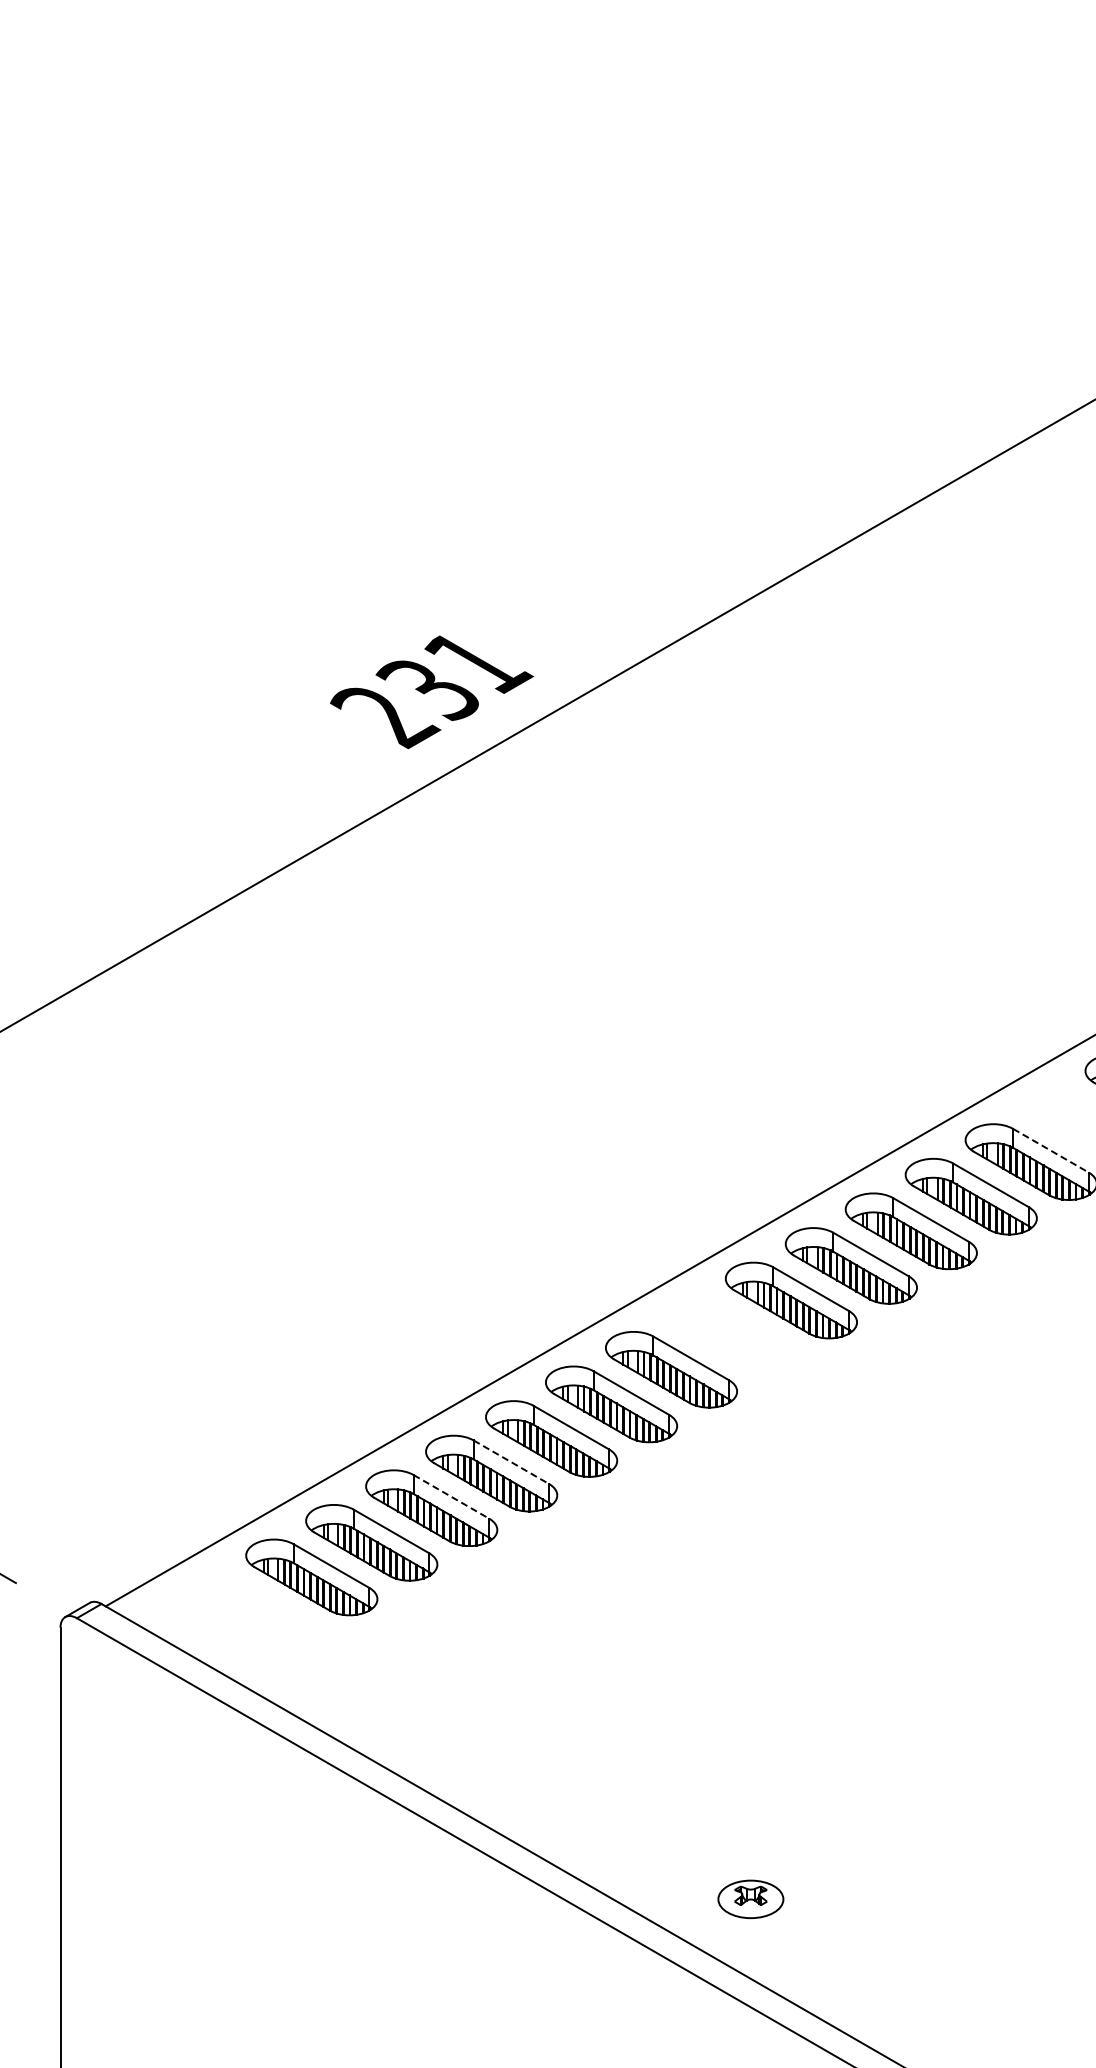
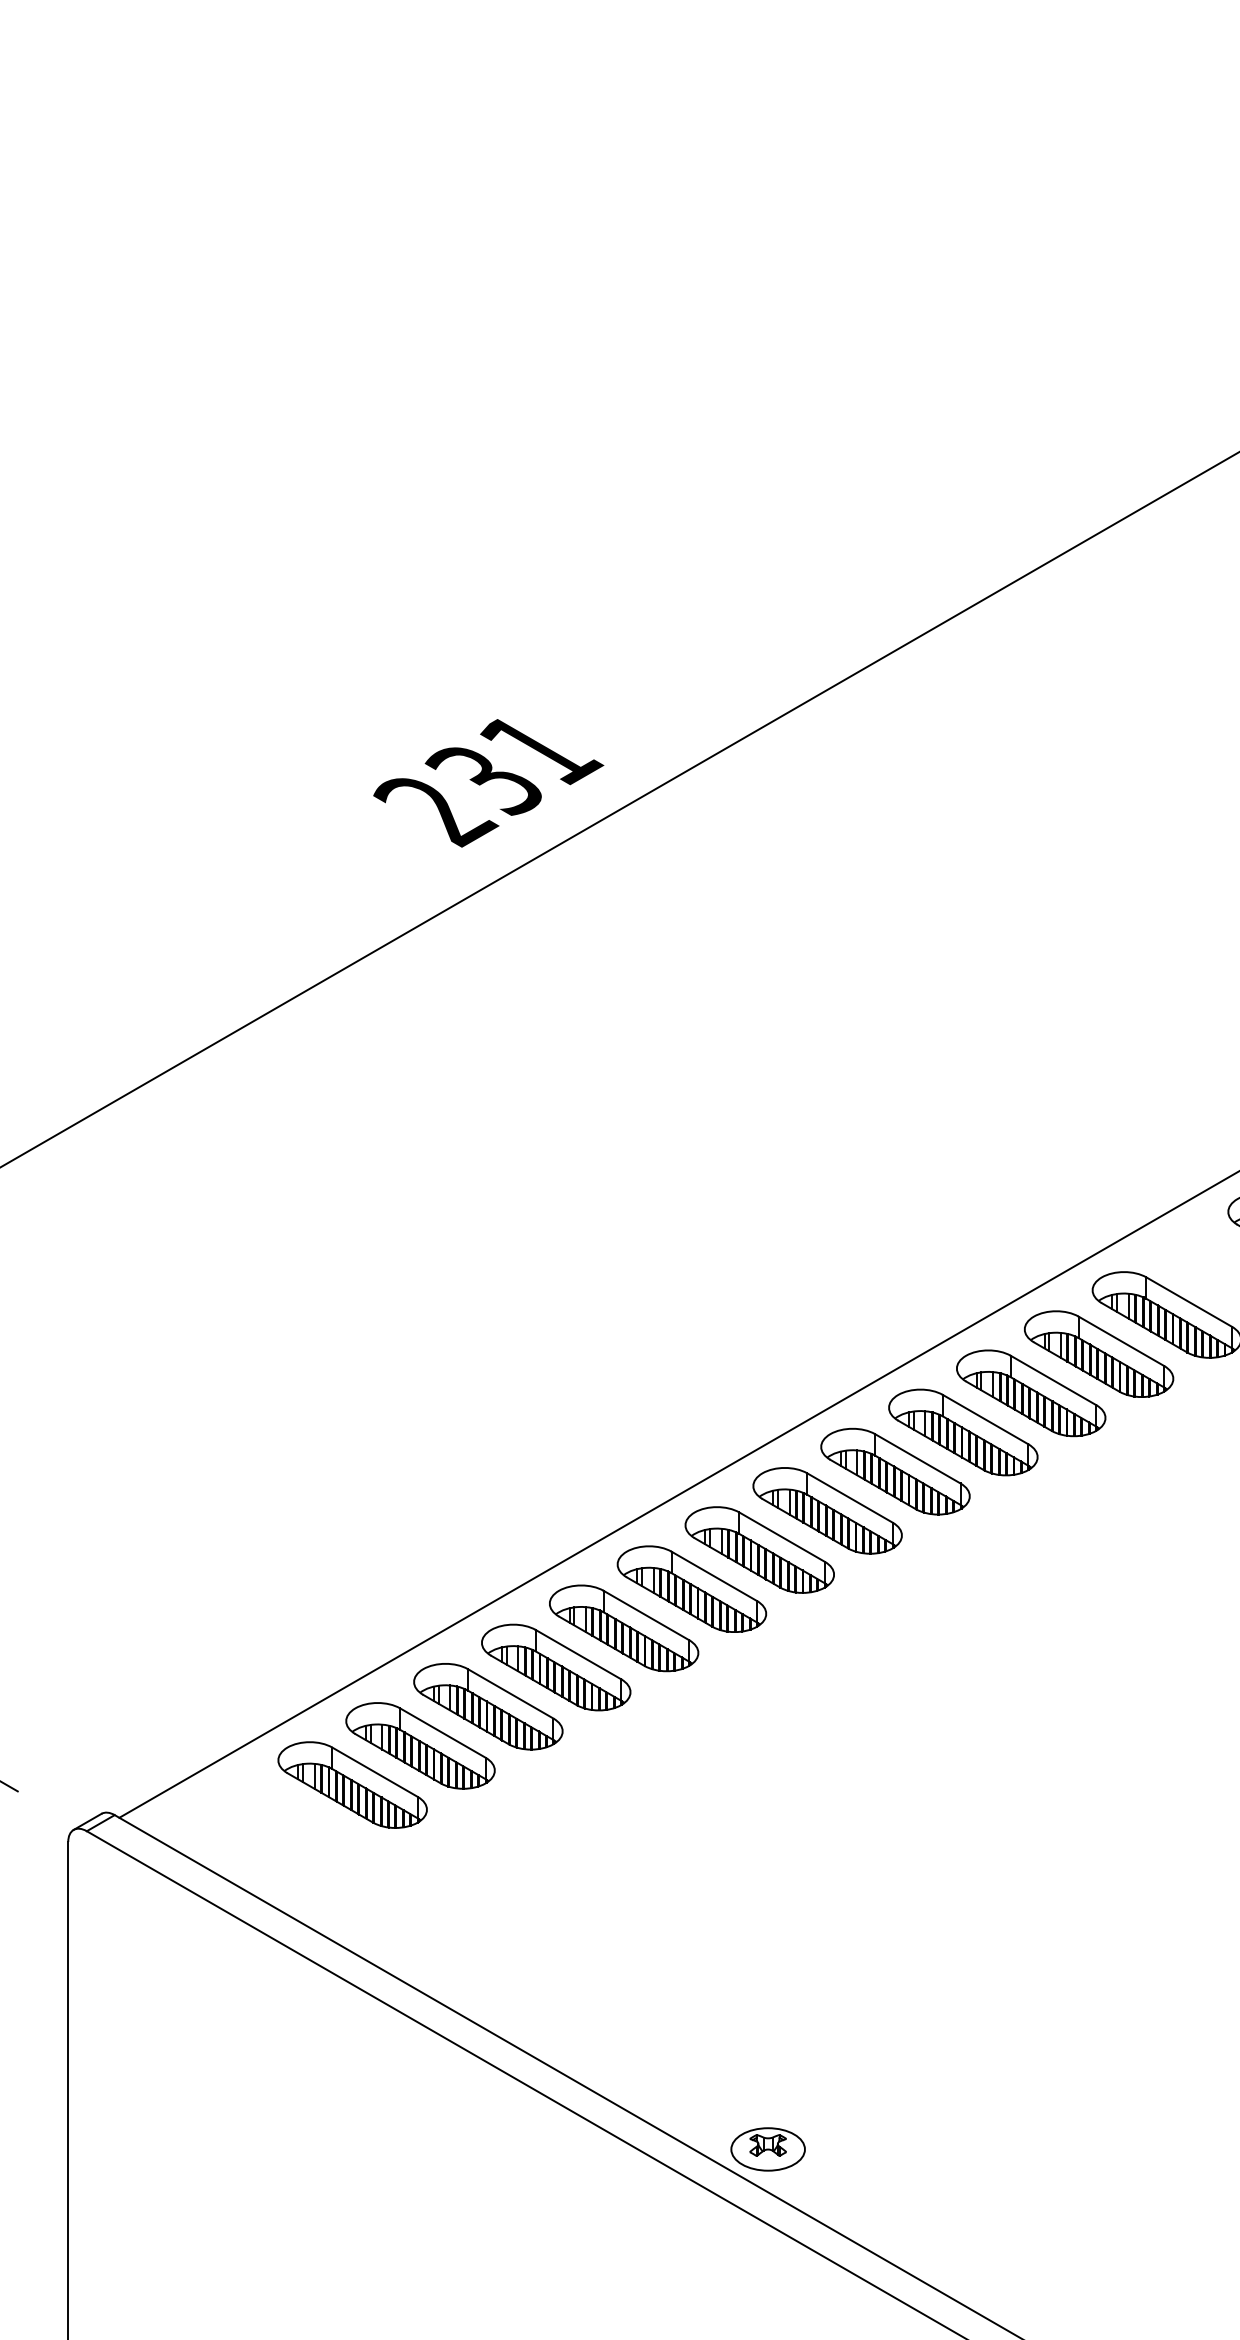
line: (1050, 1150) -> (1188, 1301), dashed -> solid
part: (731, 1334) -> (827, 1510), added
line: (511, 1462) -> (578, 1654), dashed -> solid
line: (451, 1496) -> (510, 1693), dashed -> solid
part: (750, 1899) -> (767, 2149), moved

